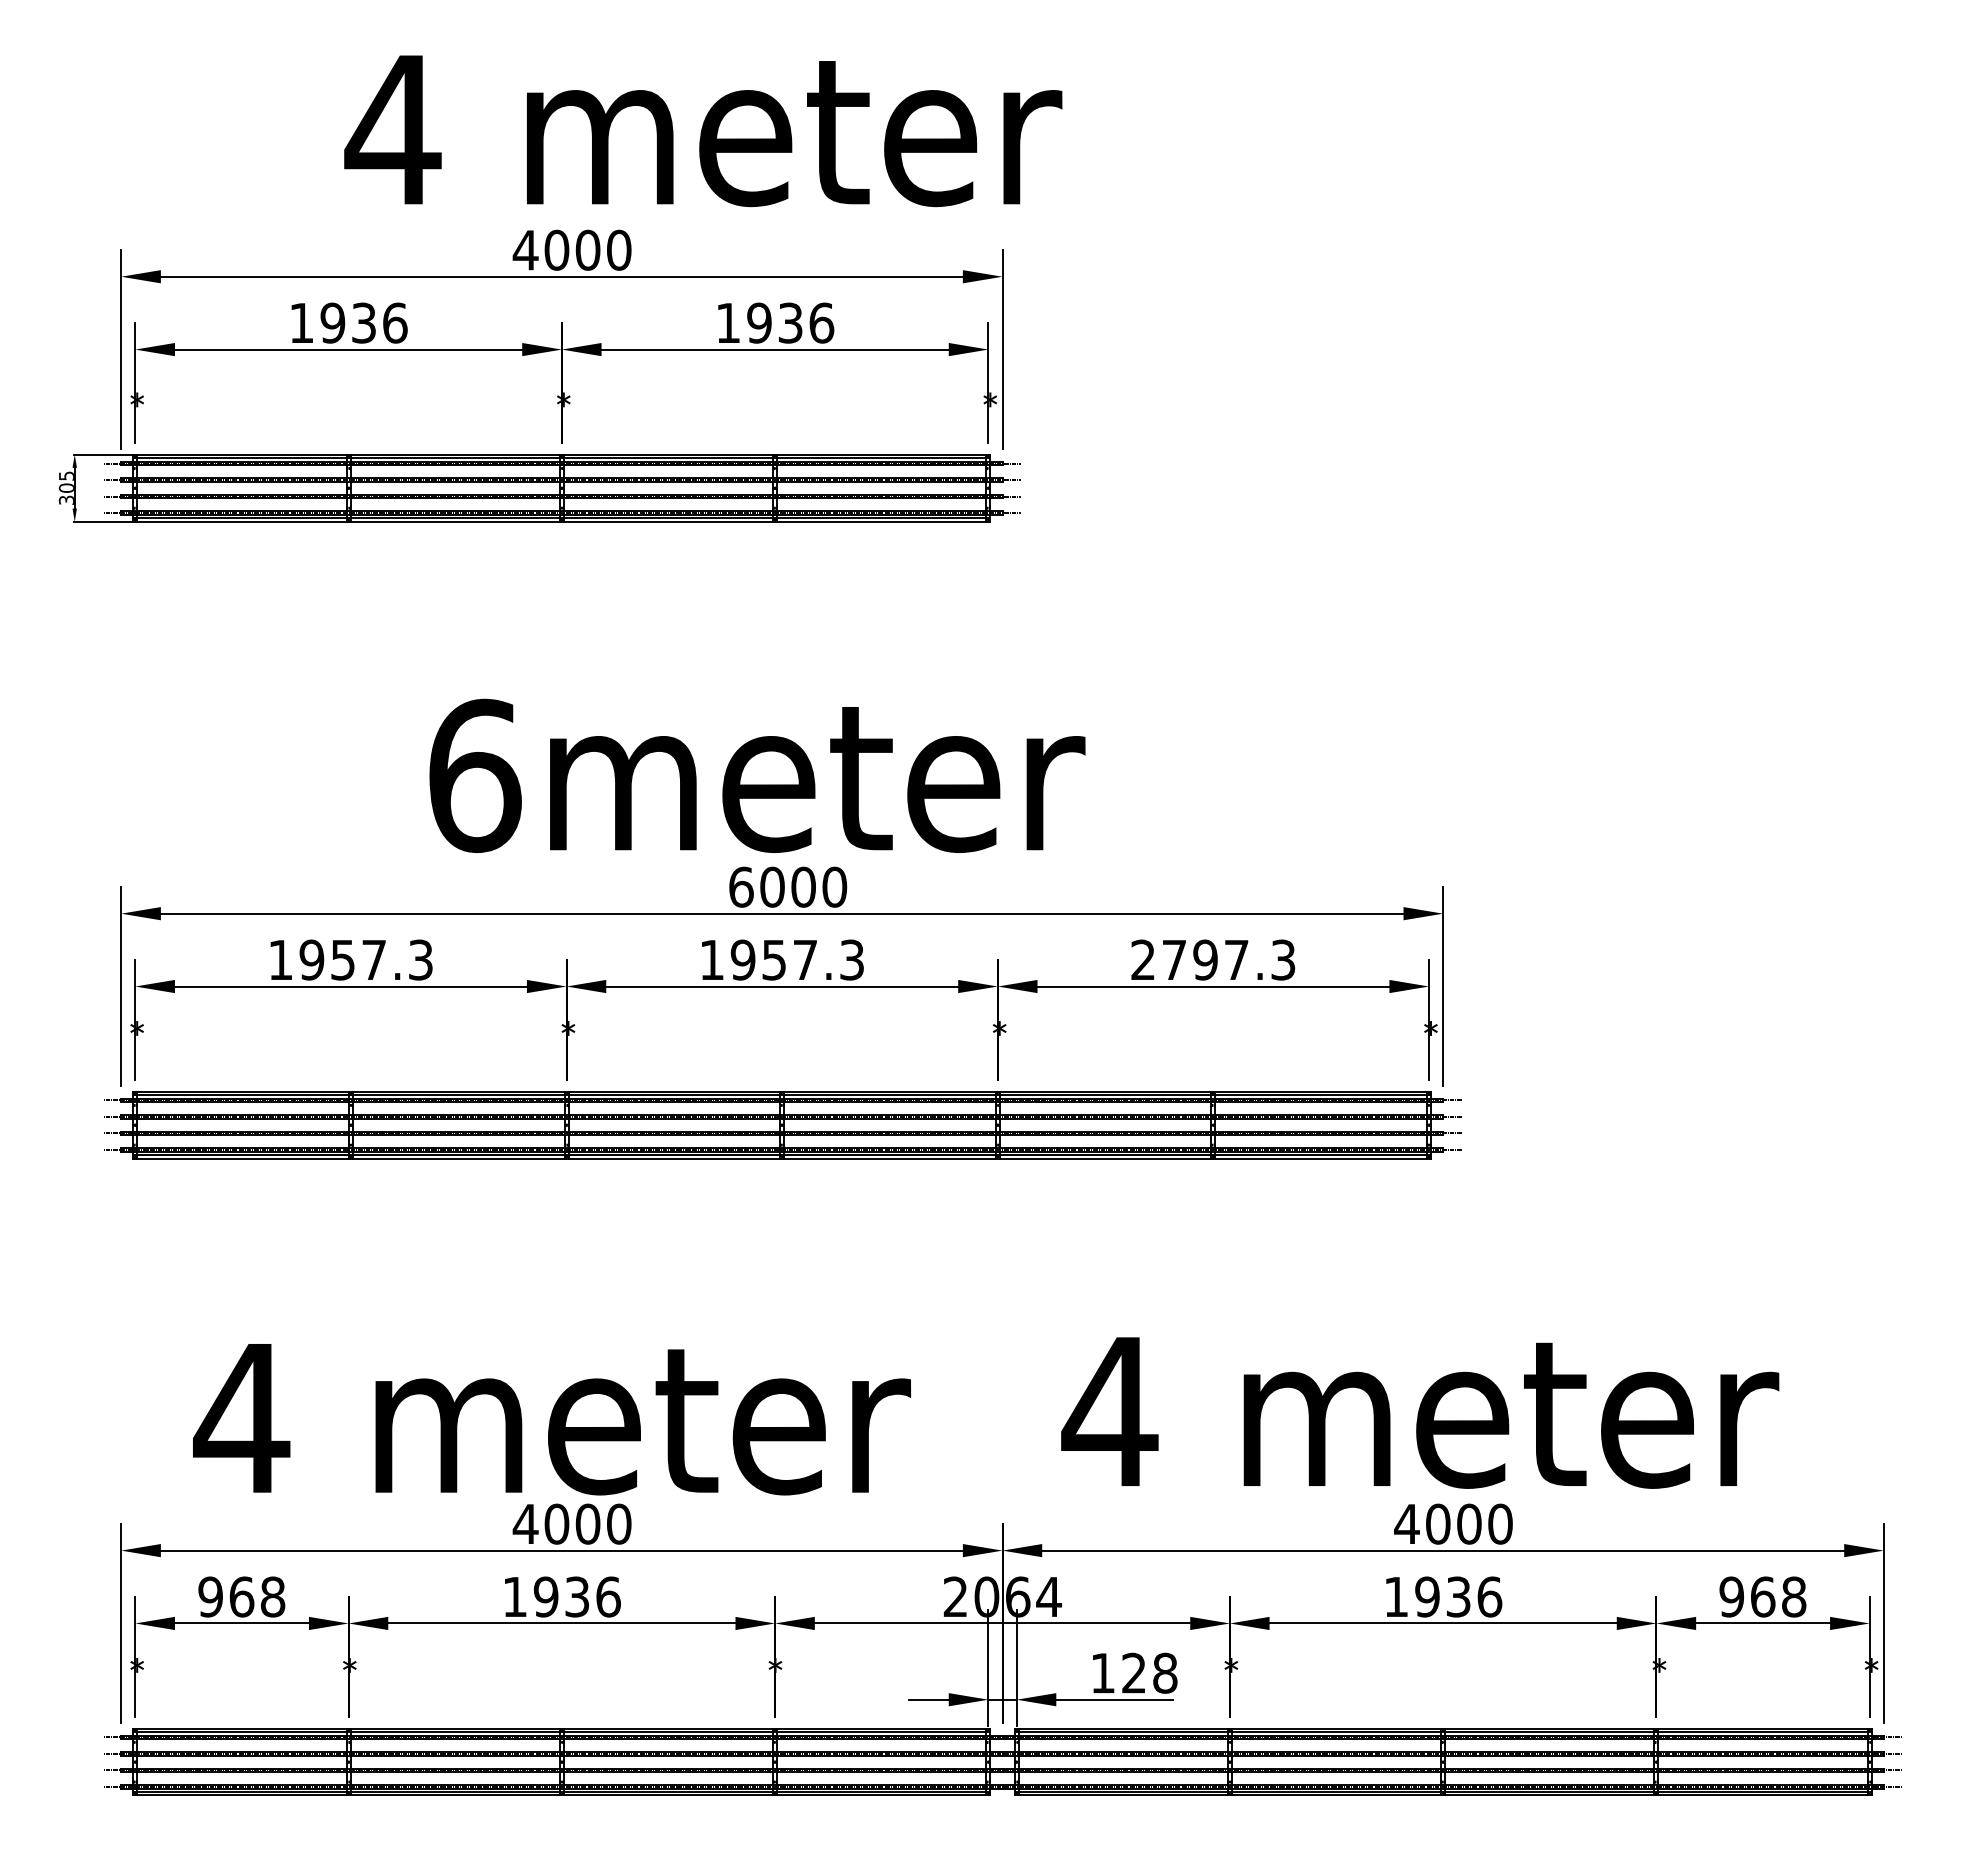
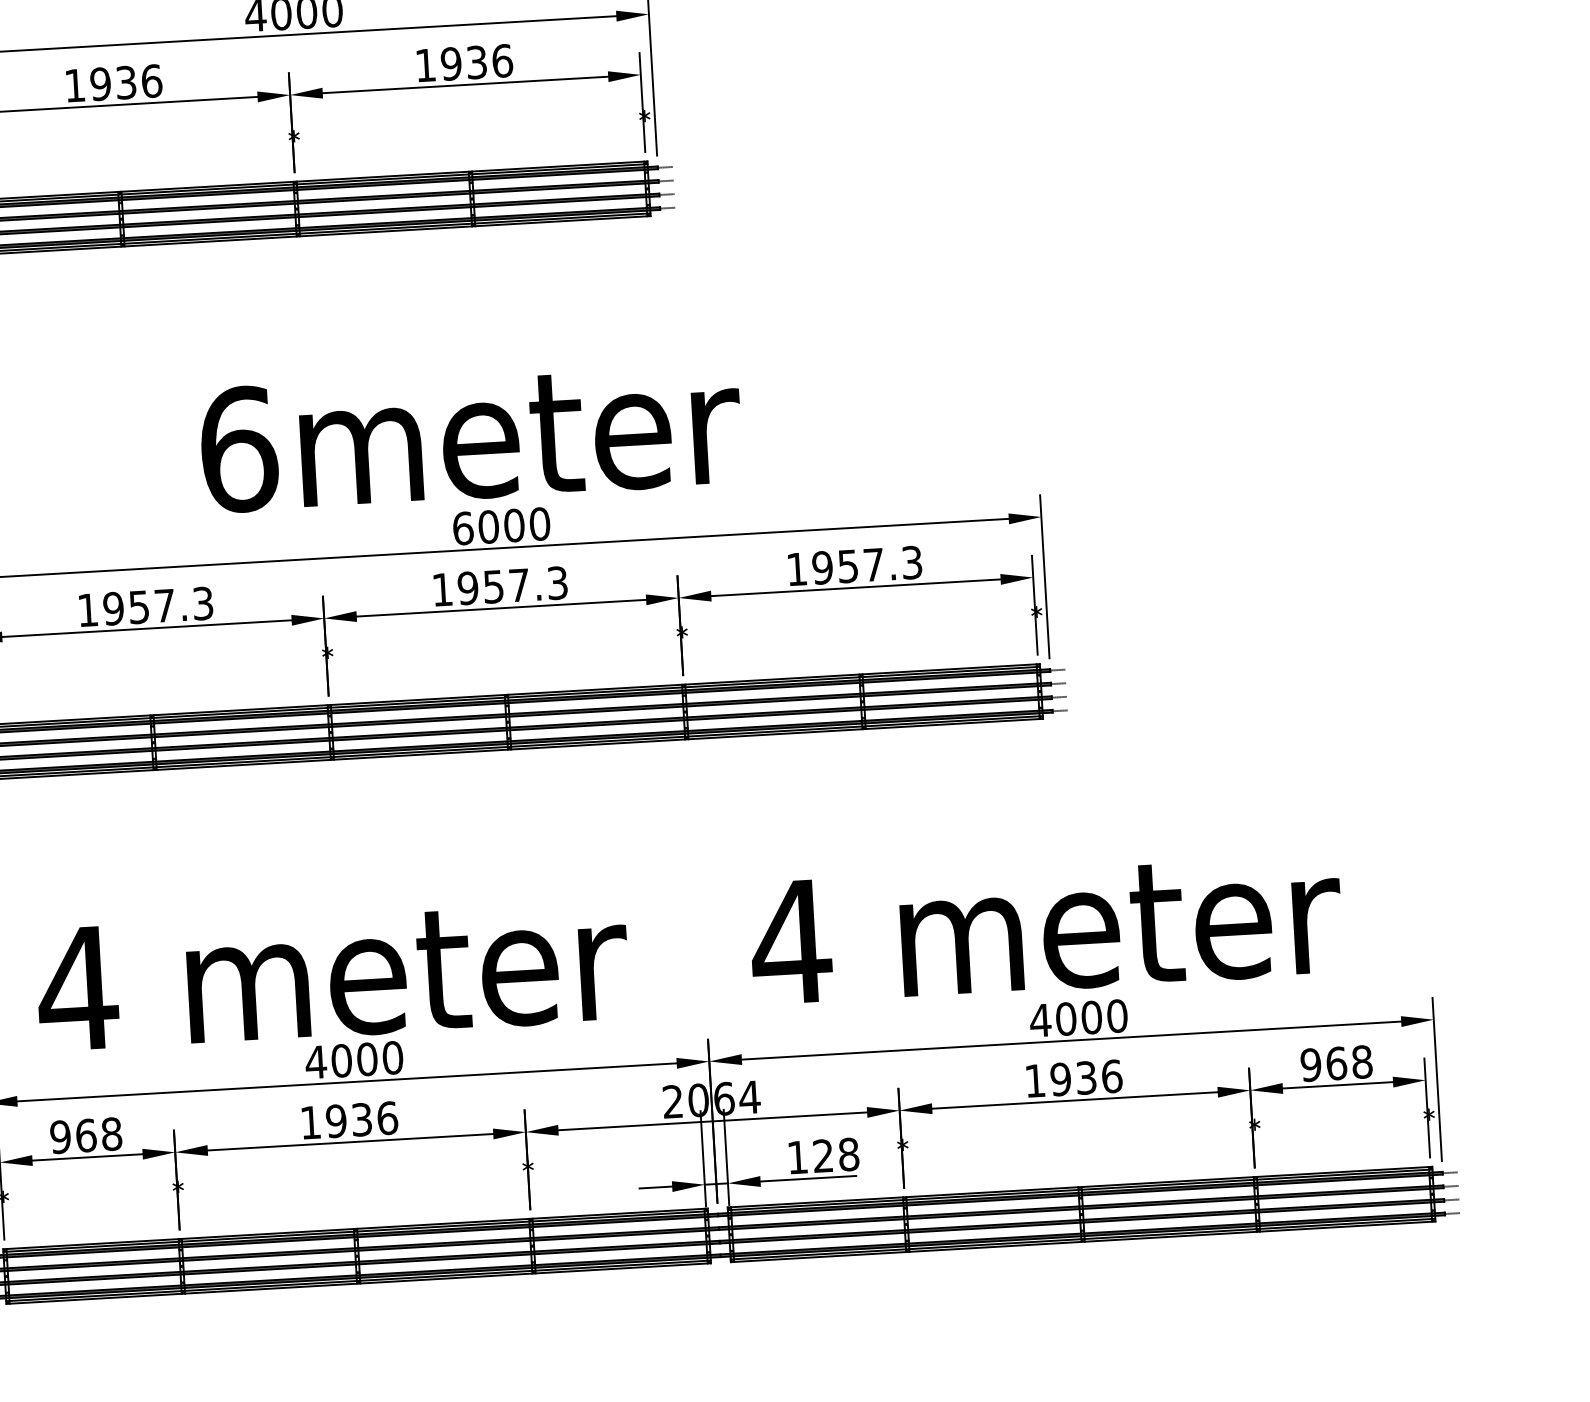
text: (1174, 959) -> (822, 567), 2797.3 -> 1957.3

